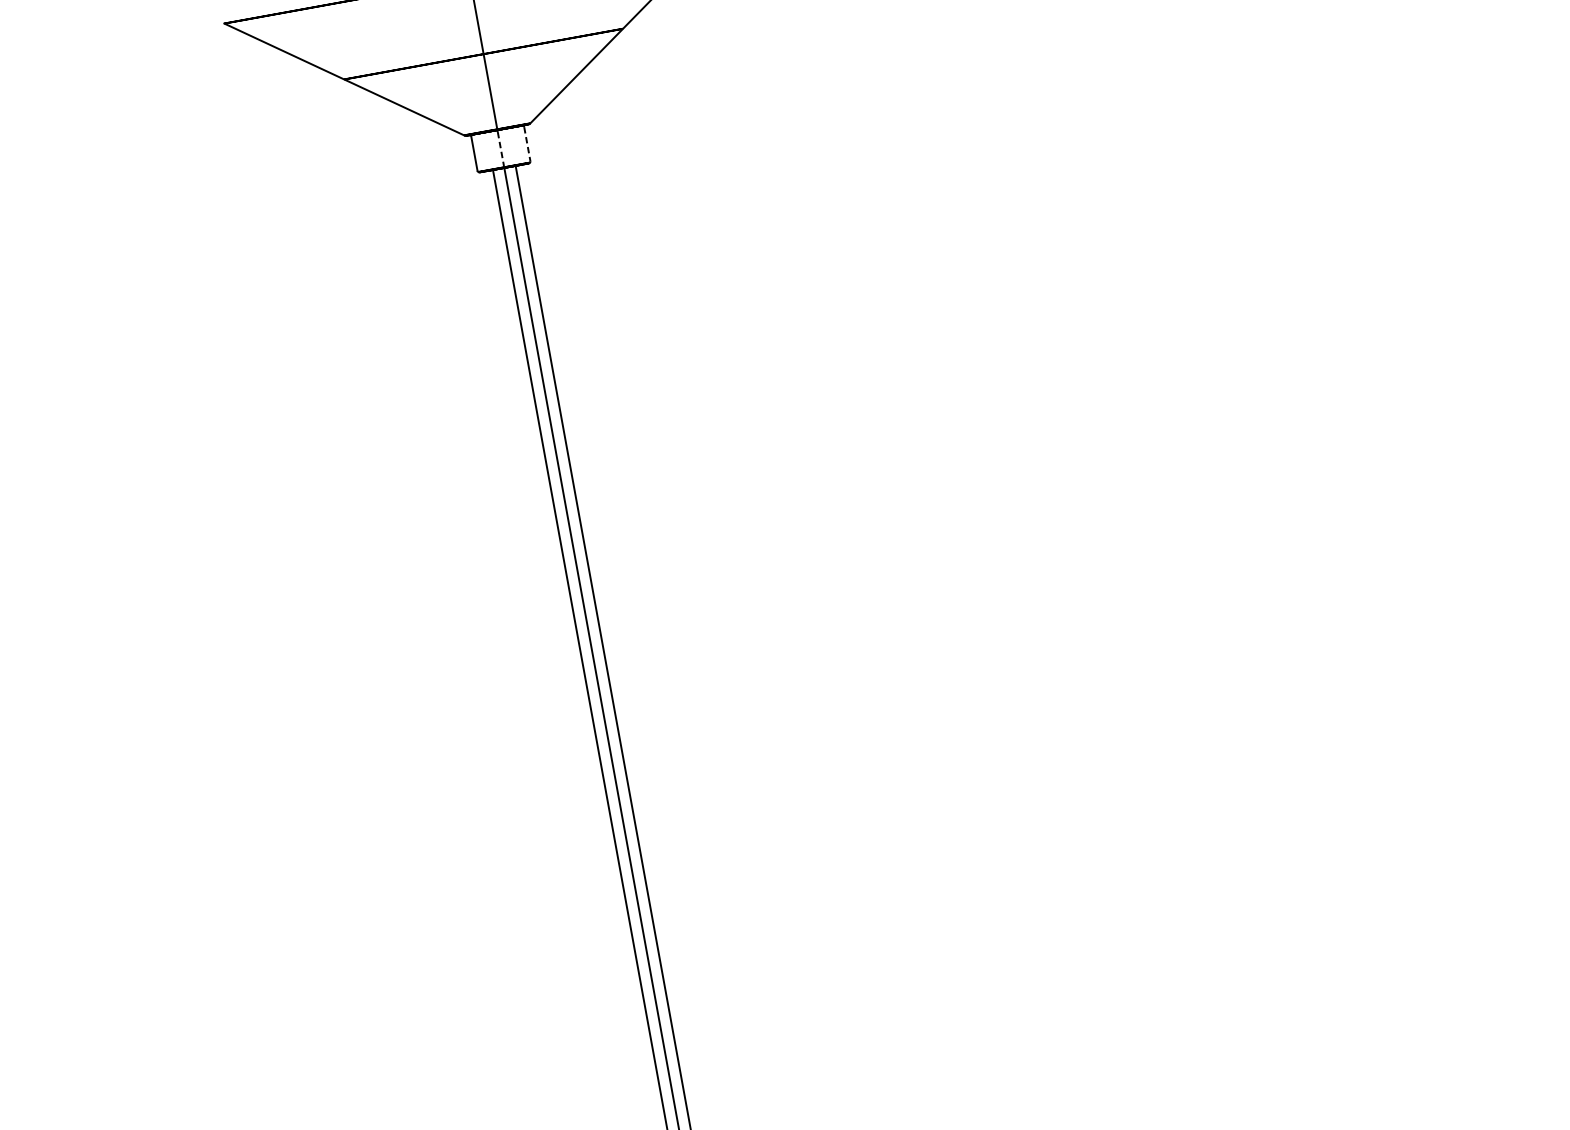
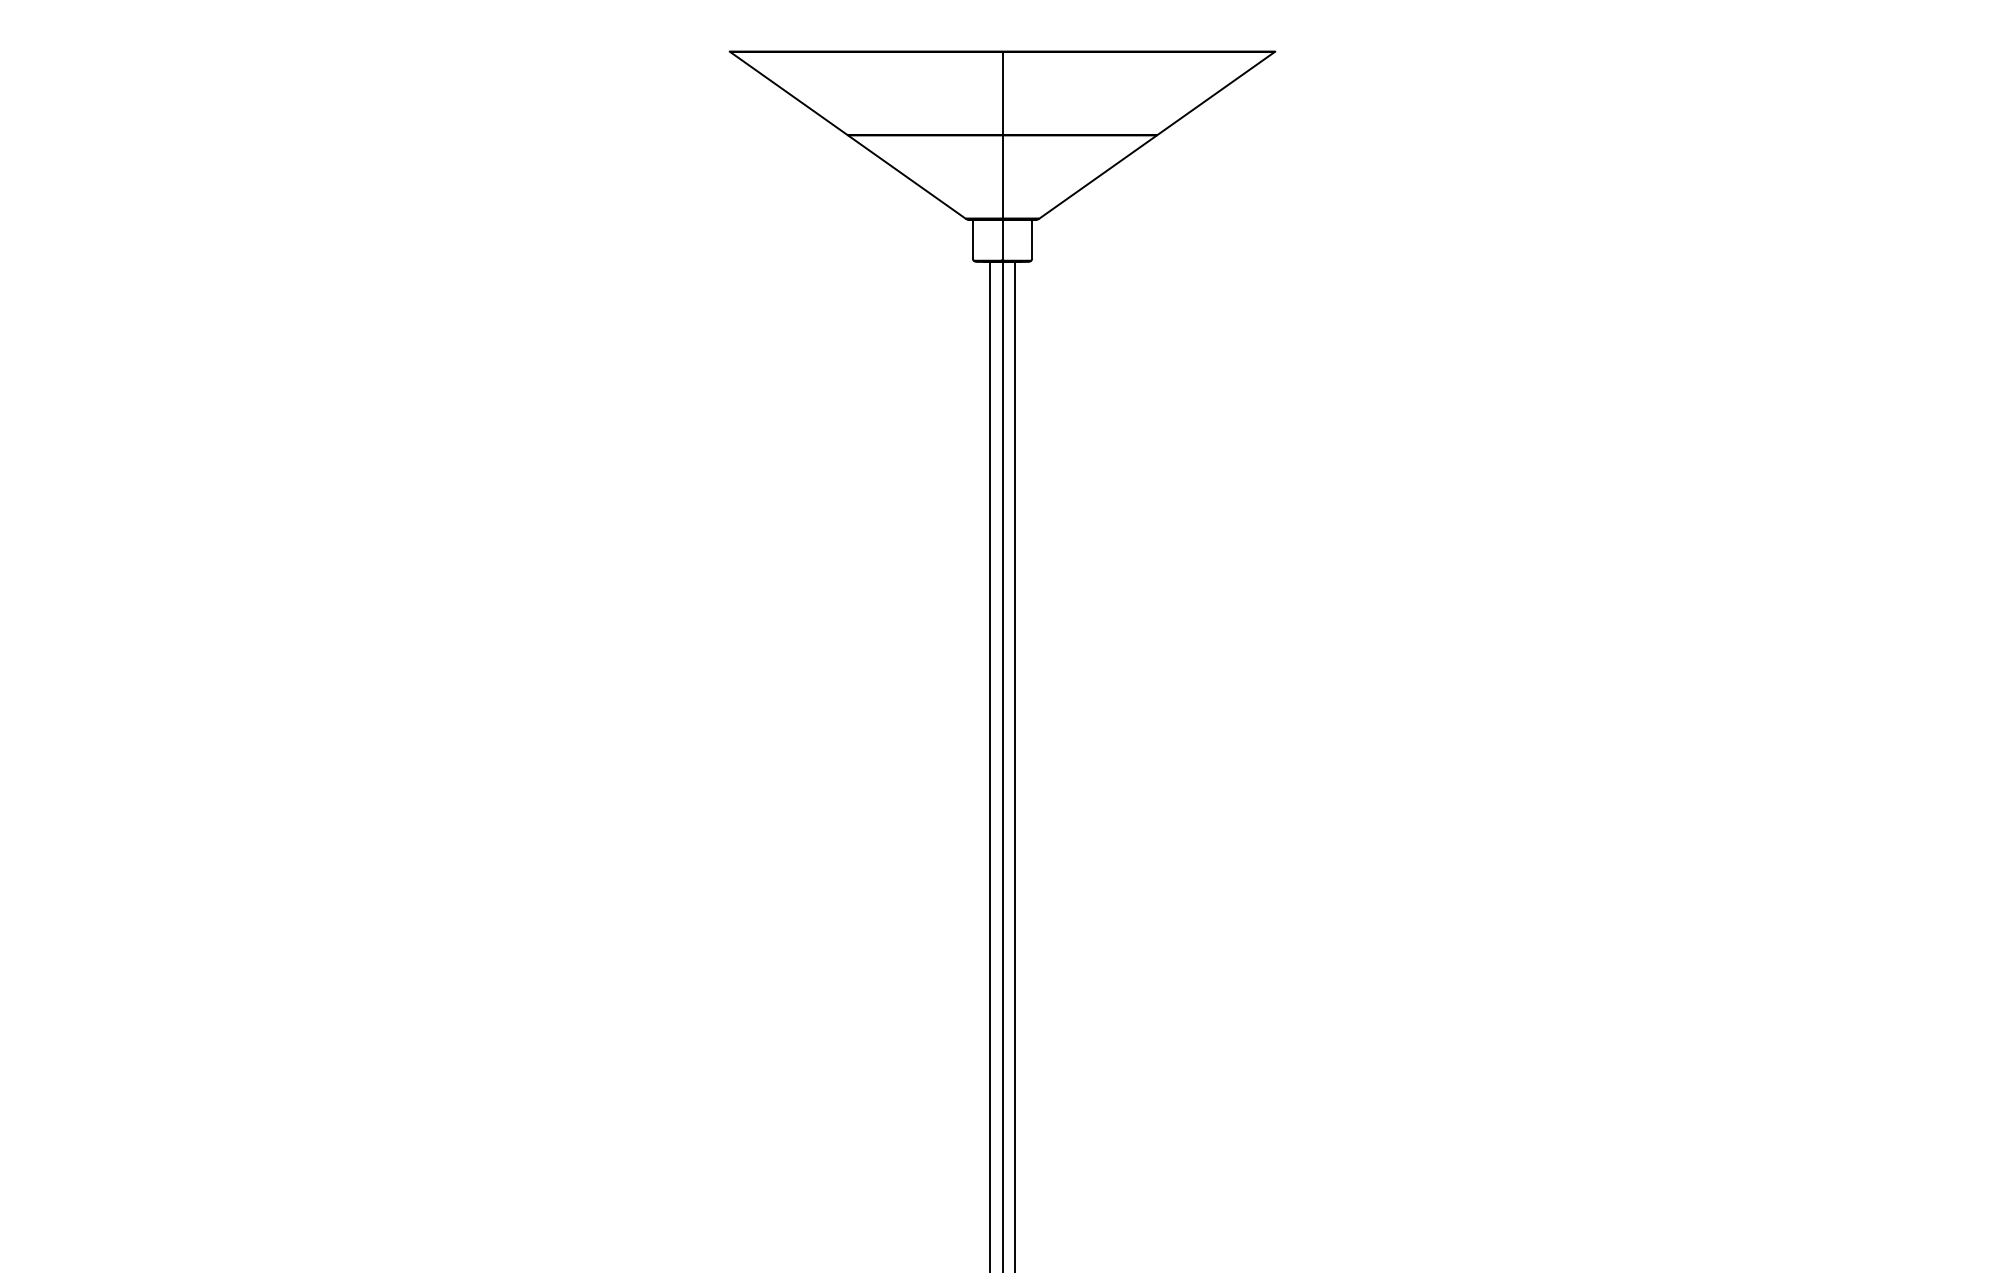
line: (527, 144) -> (1031, 240), dashed -> solid
line: (500, 148) -> (1002, 240), dashed -> solid

